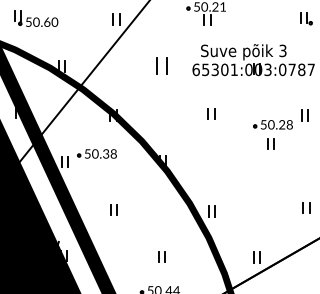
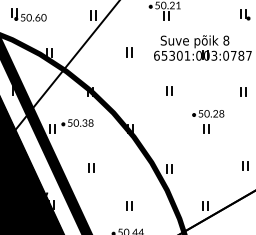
text: (283, 50) -> (226, 40), 3 -> 8
part: (161, 65) -> (129, 52), size x0.62
part: (273, 134) -> (208, 121), moved

